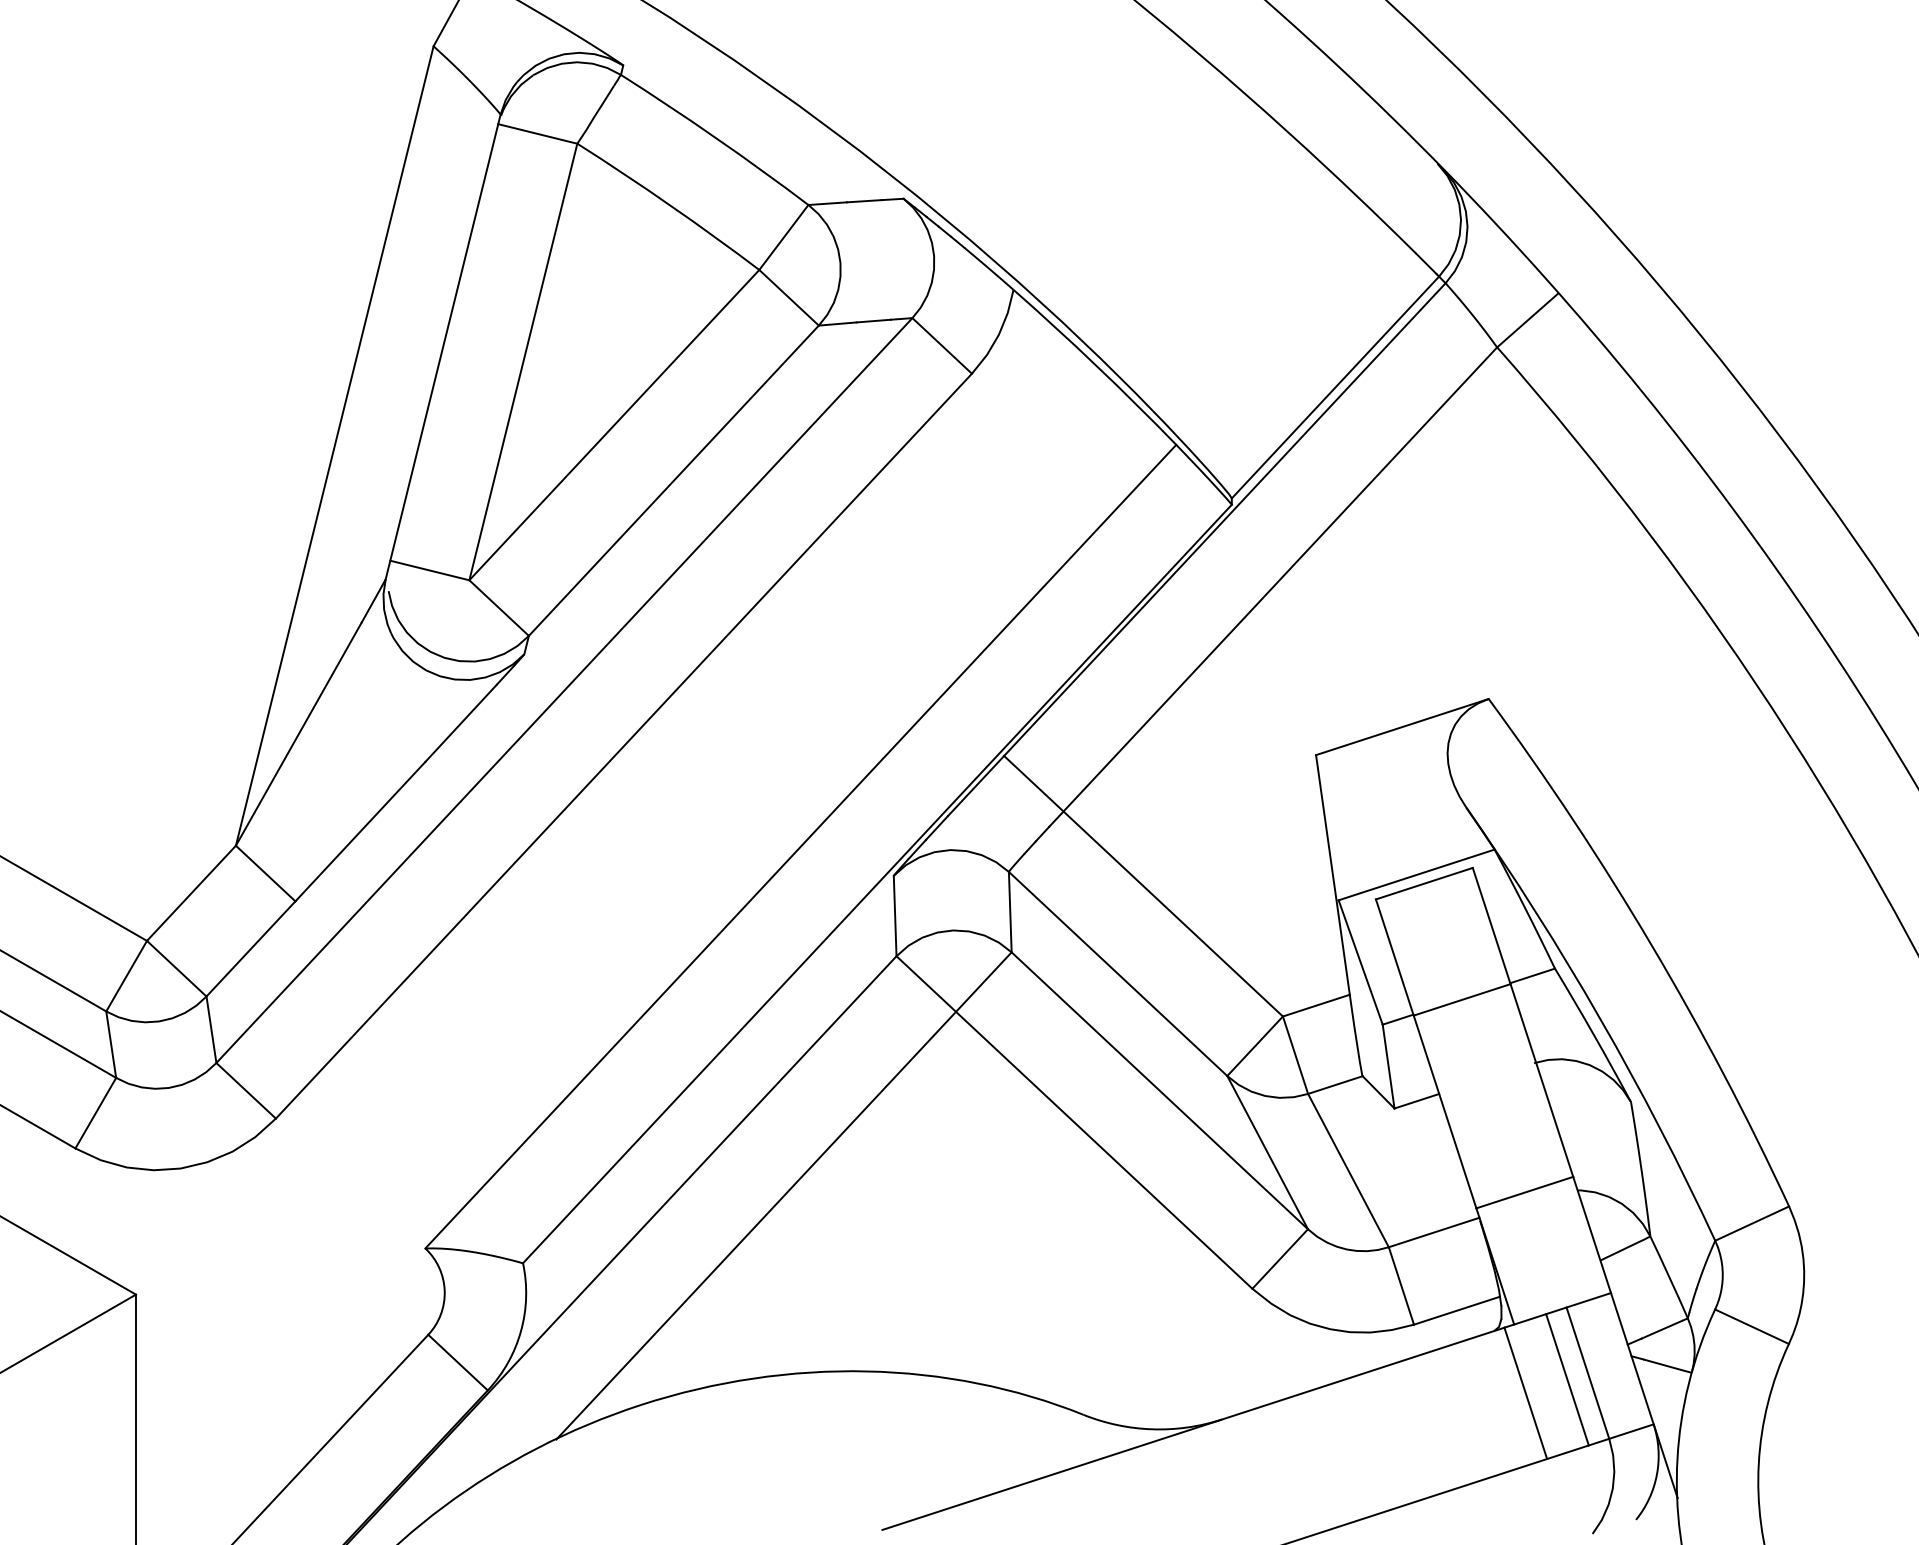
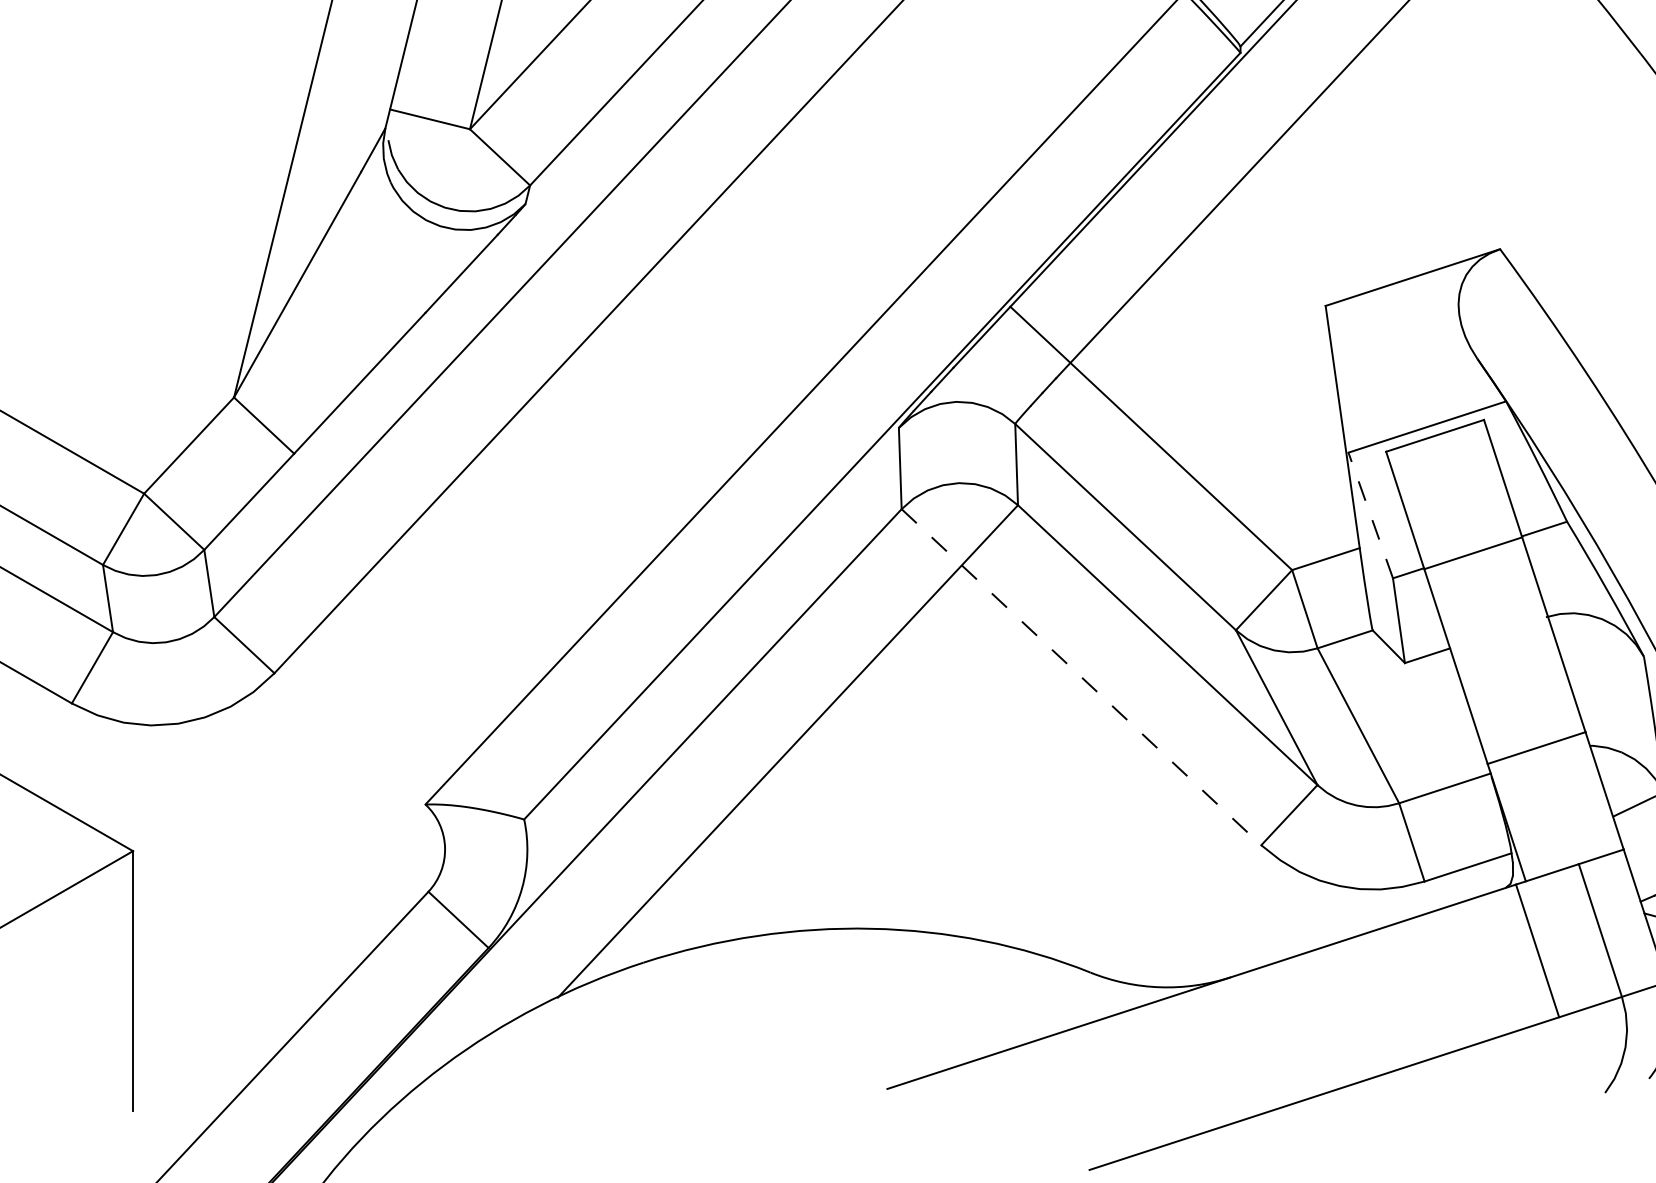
line: (1360, 962) -> (1370, 515), solid -> dashed
line: (1074, 1122) -> (1081, 677), solid -> dashed
line: (1567, 1379) -> (1579, 936), removed

